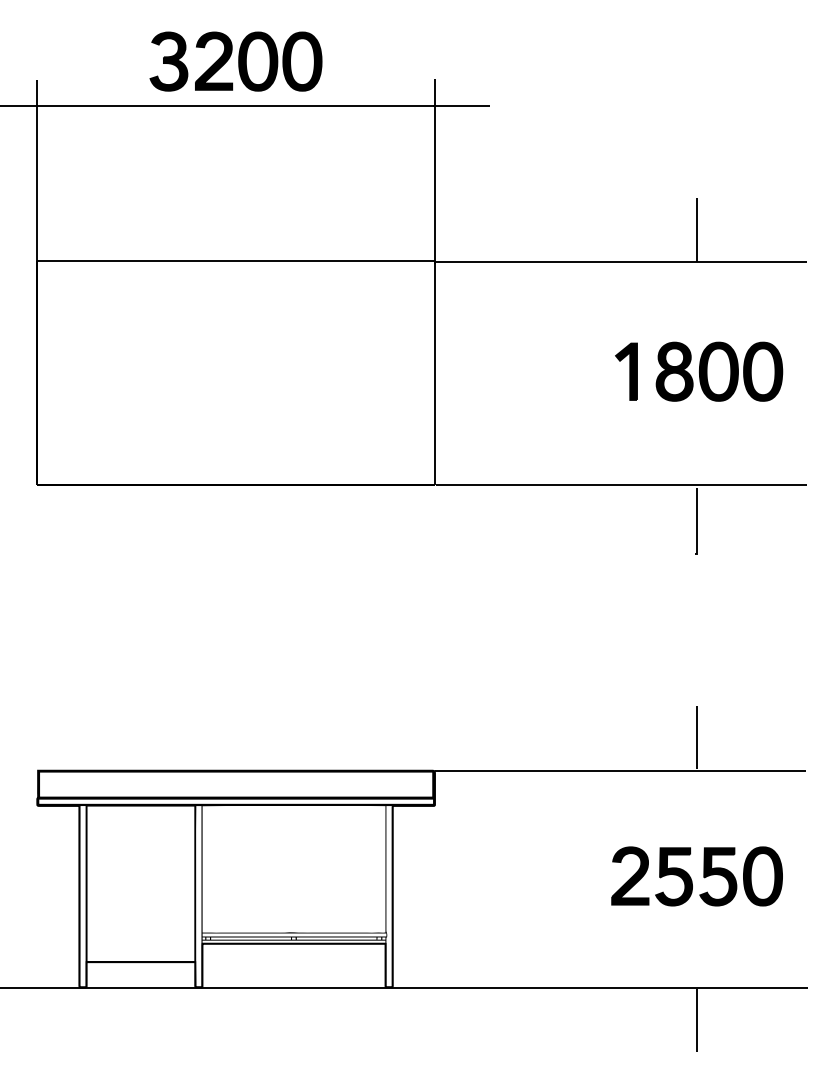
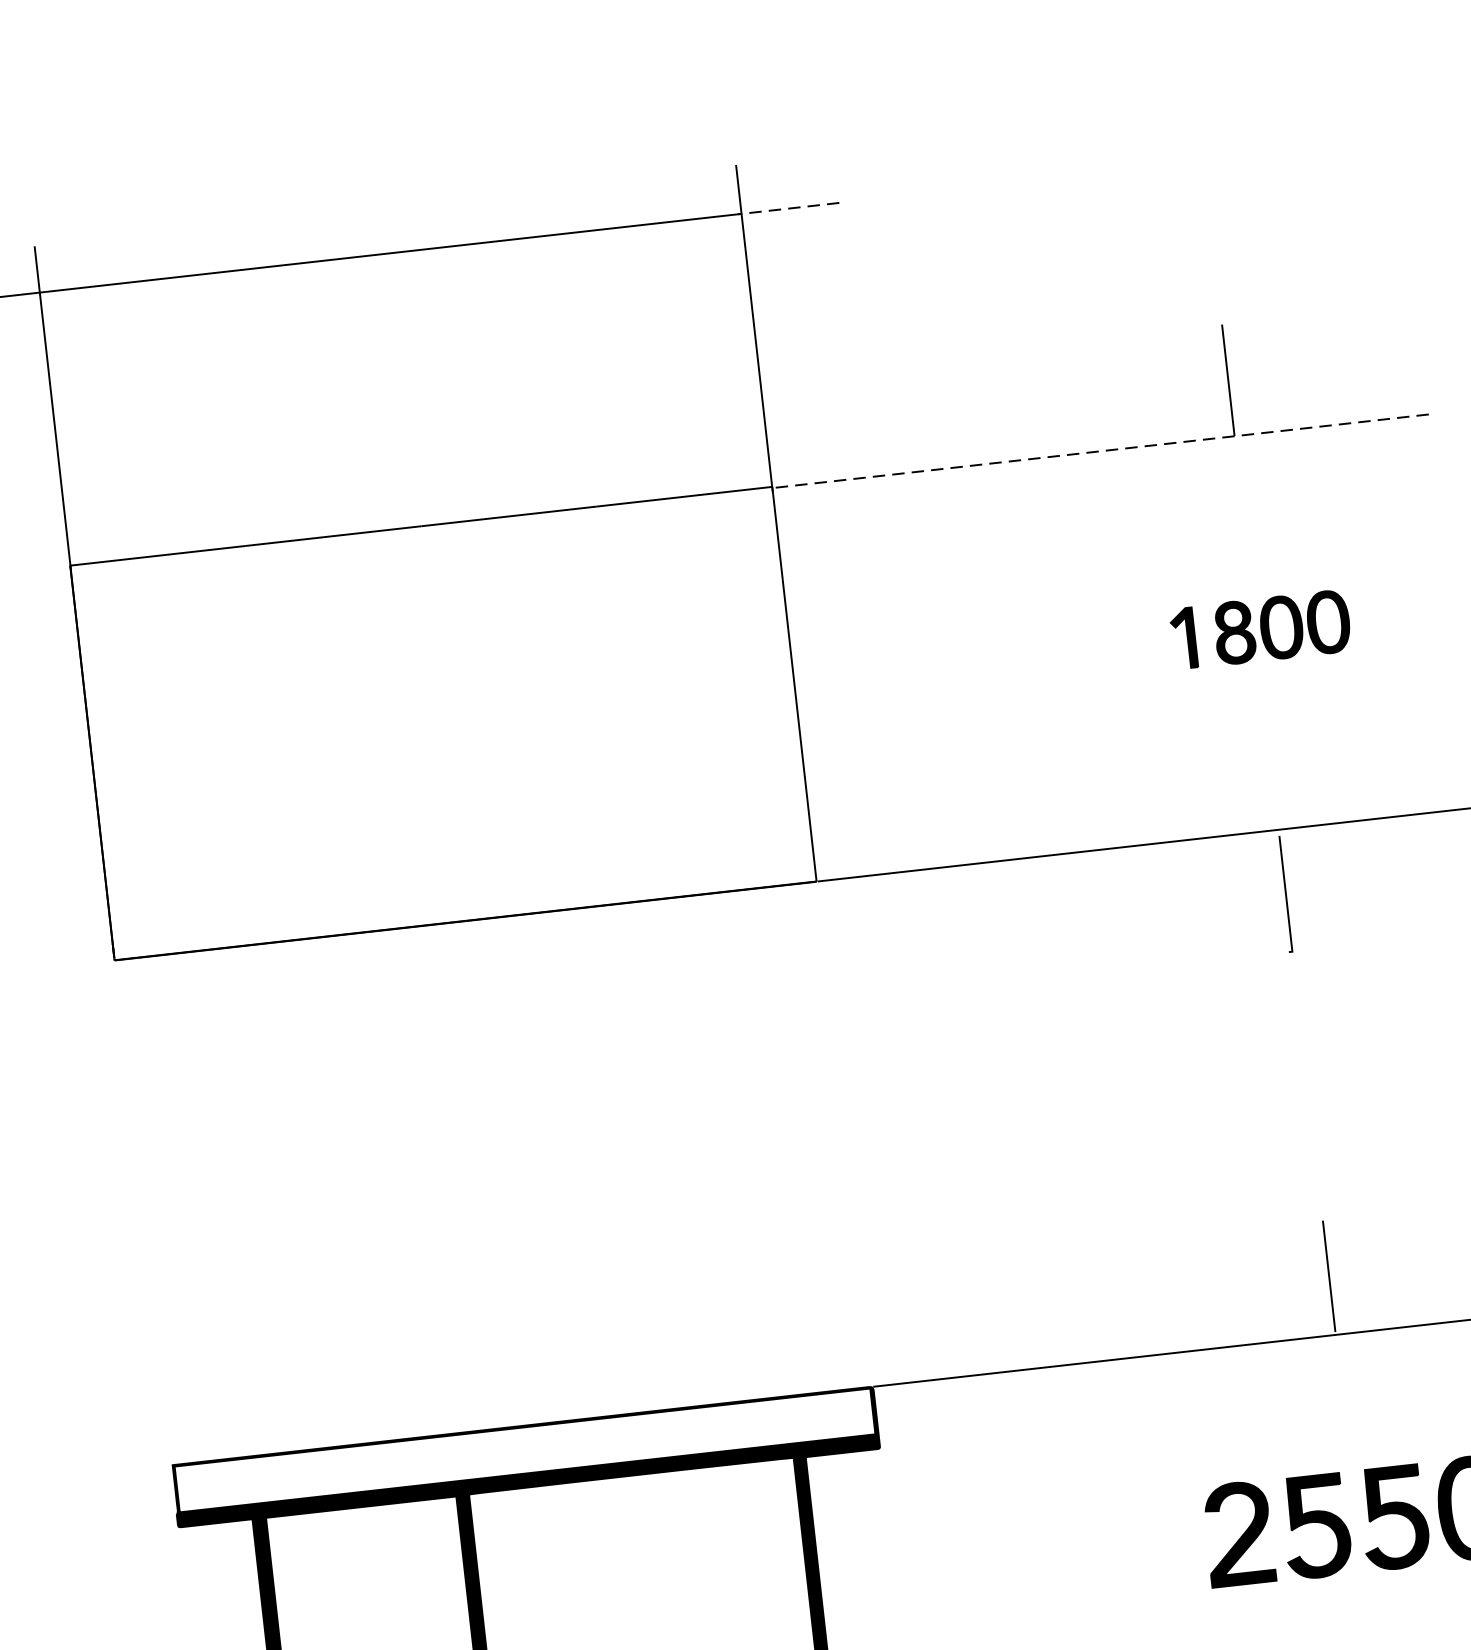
part: (235, 61) -> (380, 174), removed
line: (461, 106) -> (788, 208), solid -> dashed
line: (620, 261) -> (1099, 451), solid -> dashed
part: (699, 371) -> (1261, 629), size x0.6

